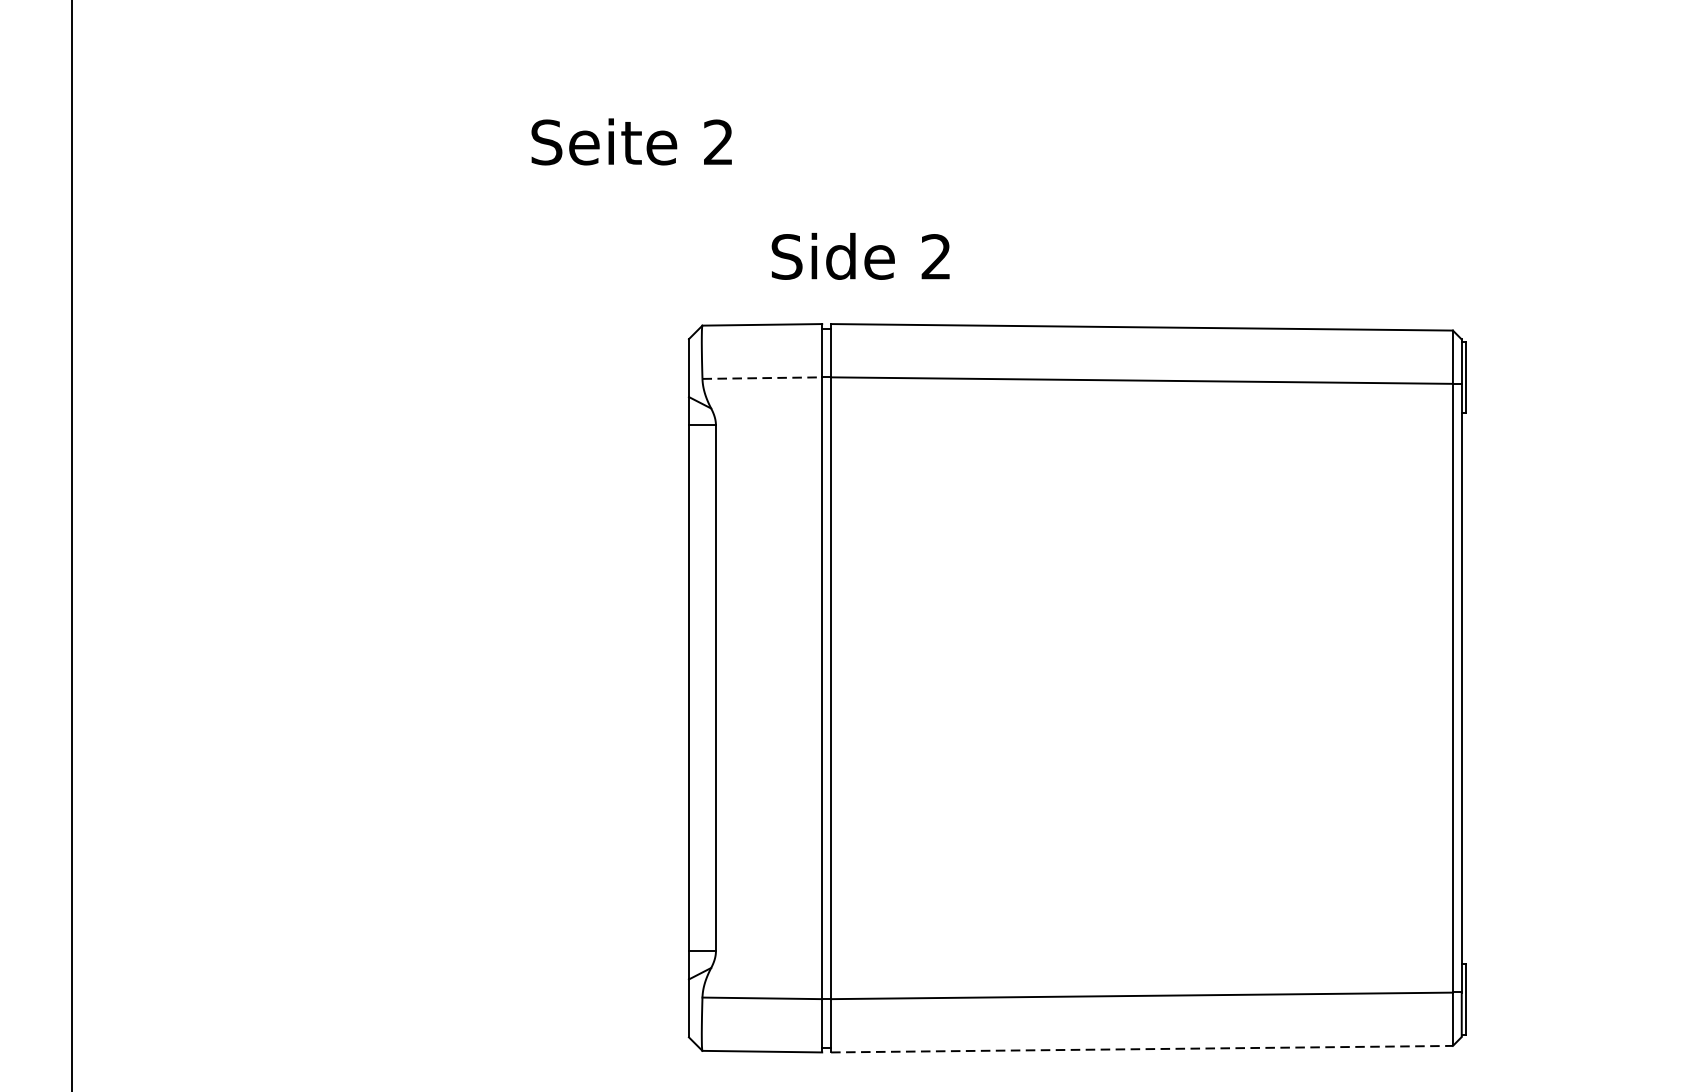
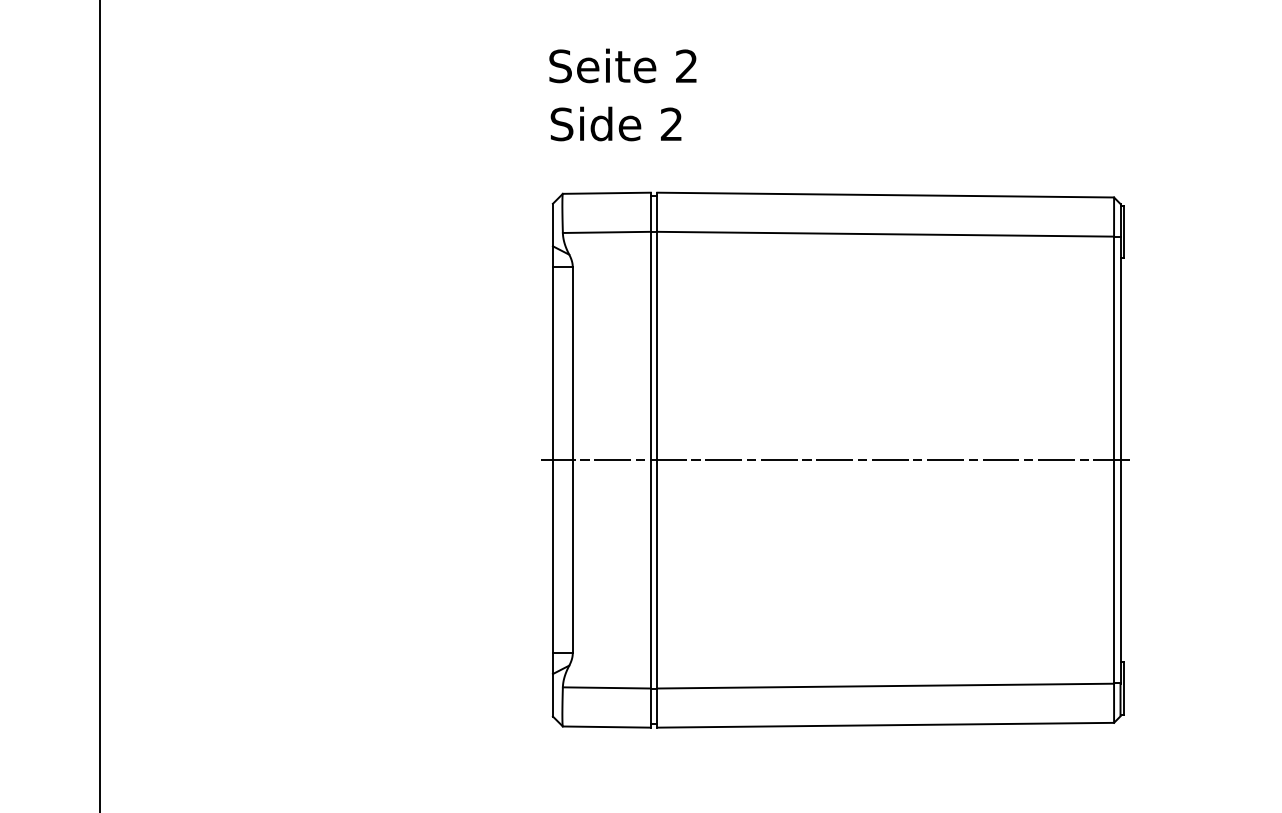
text: (631, 141) -> (622, 65), moved
text: (859, 255) -> (615, 123), moved
line: (761, 378) -> (606, 232), dashed -> solid
line: (1073, 688) -> (835, 460), added
line: (1143, 1049) -> (886, 725), dashed -> solid

